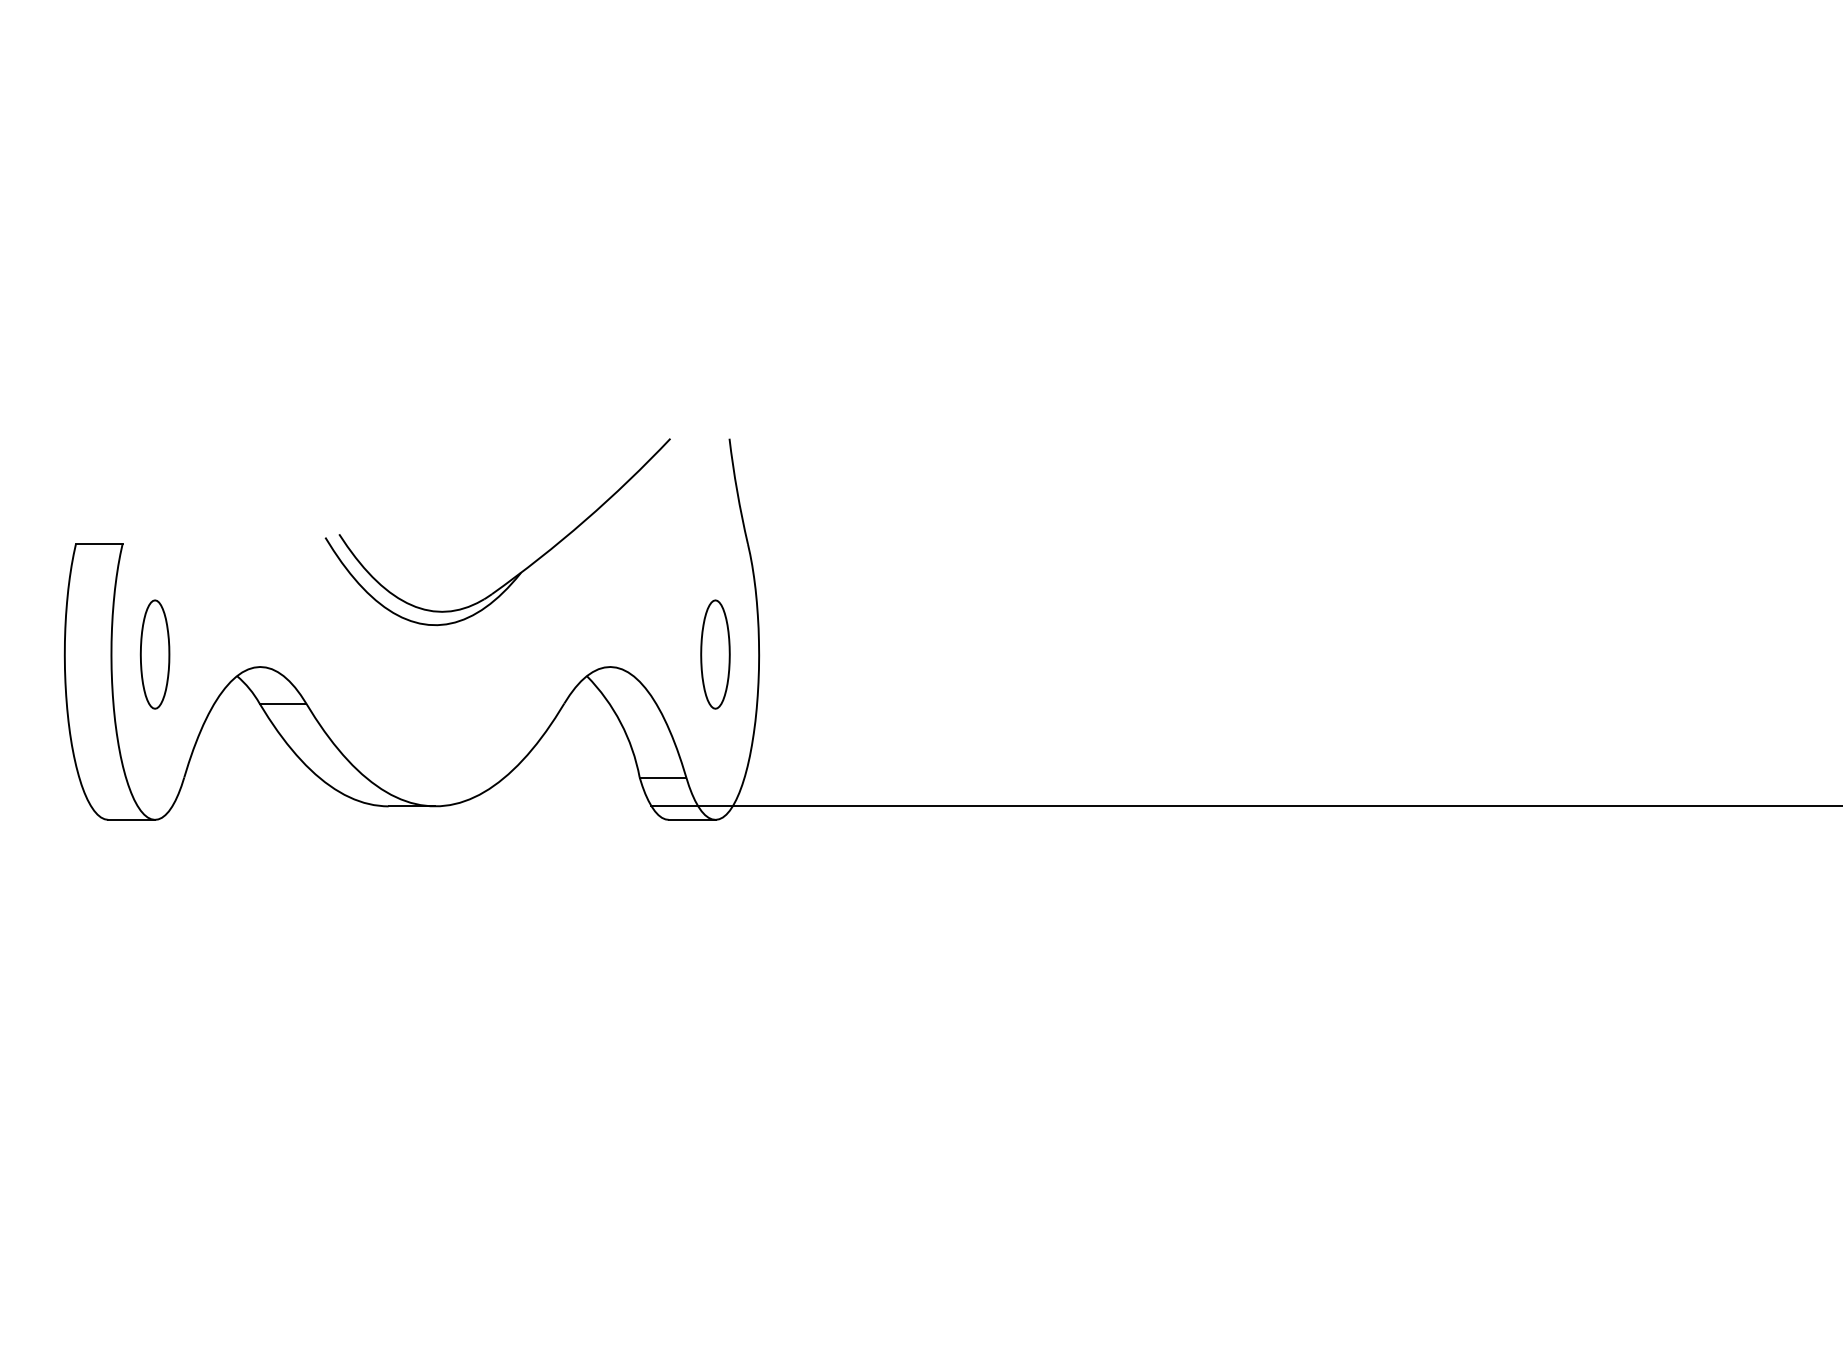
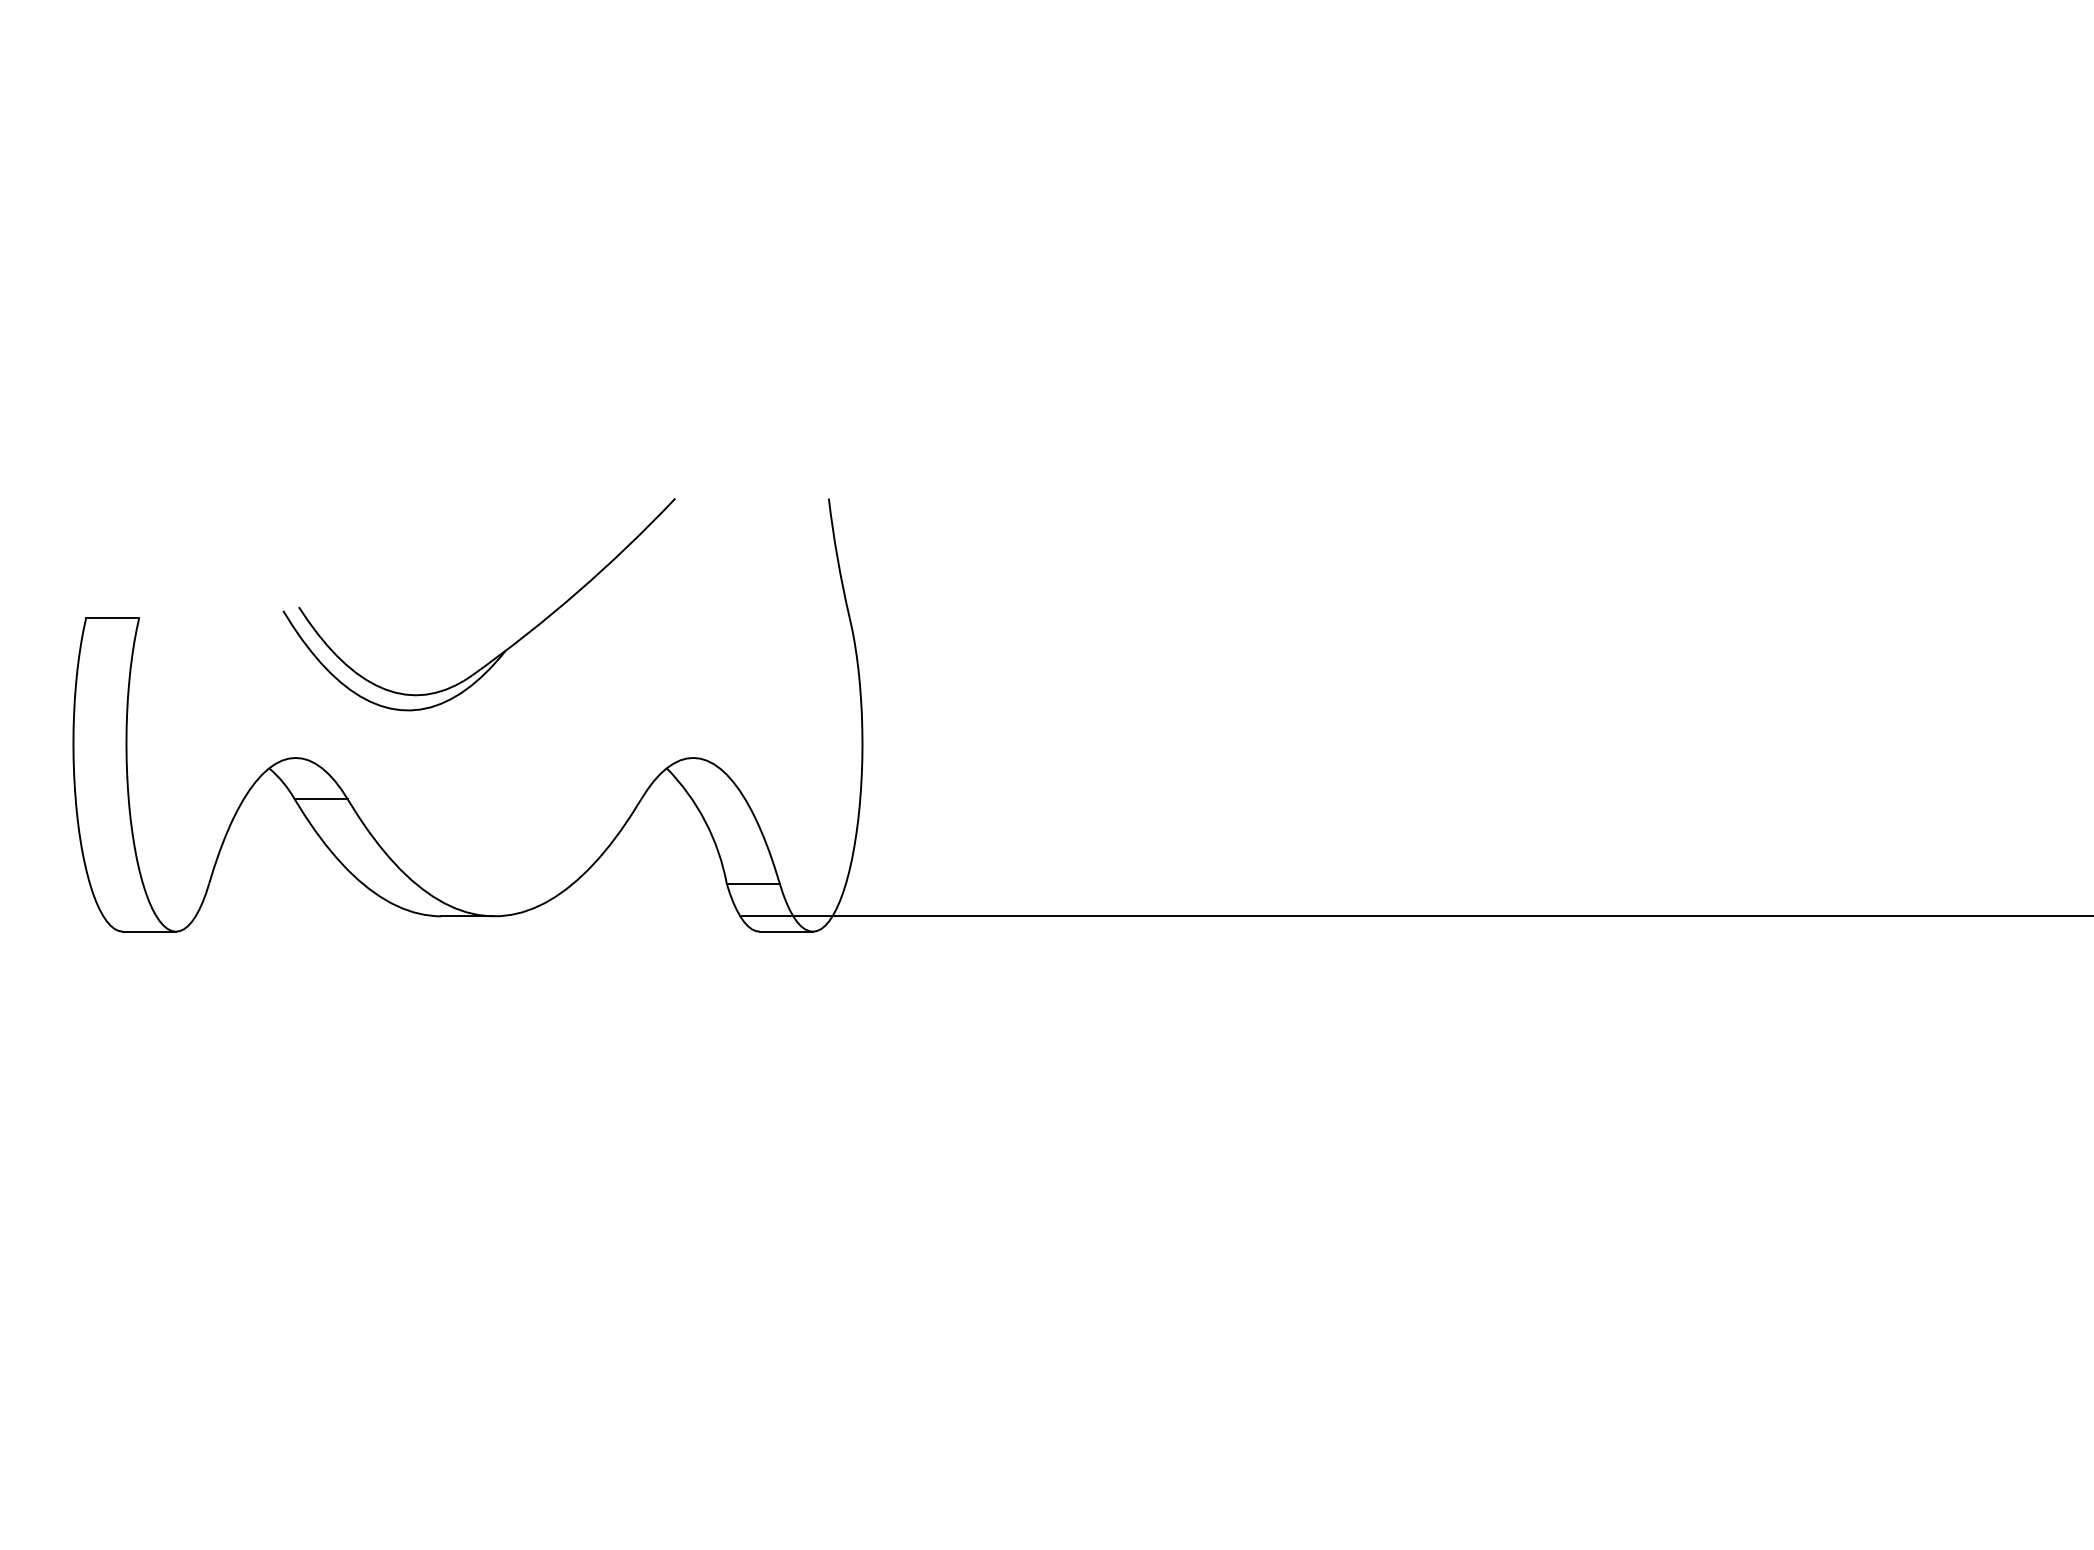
part: (524, 568) -> (509, 646), moved
part: (154, 654) -> (175, 743), removed
part: (715, 654) -> (812, 743), removed

